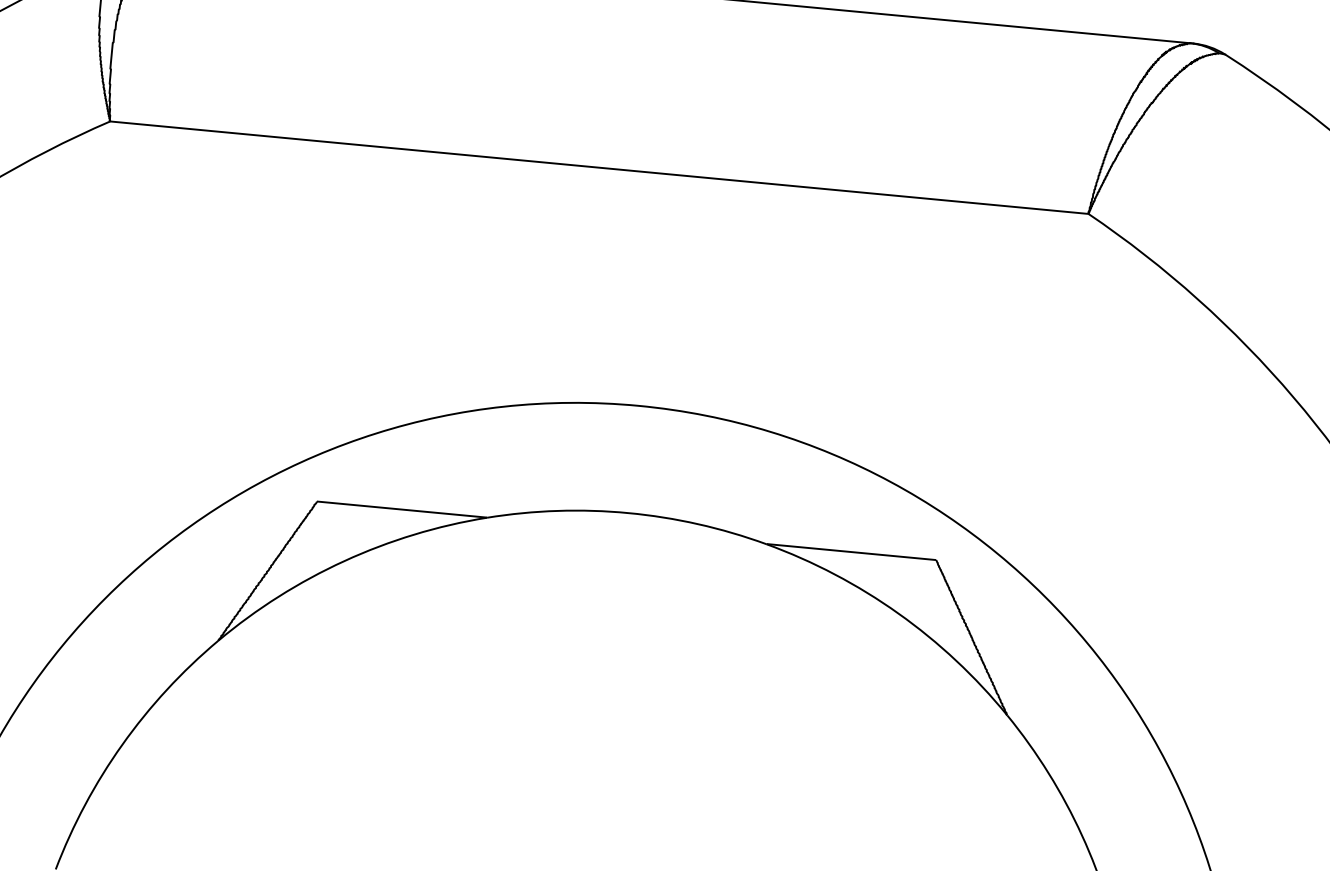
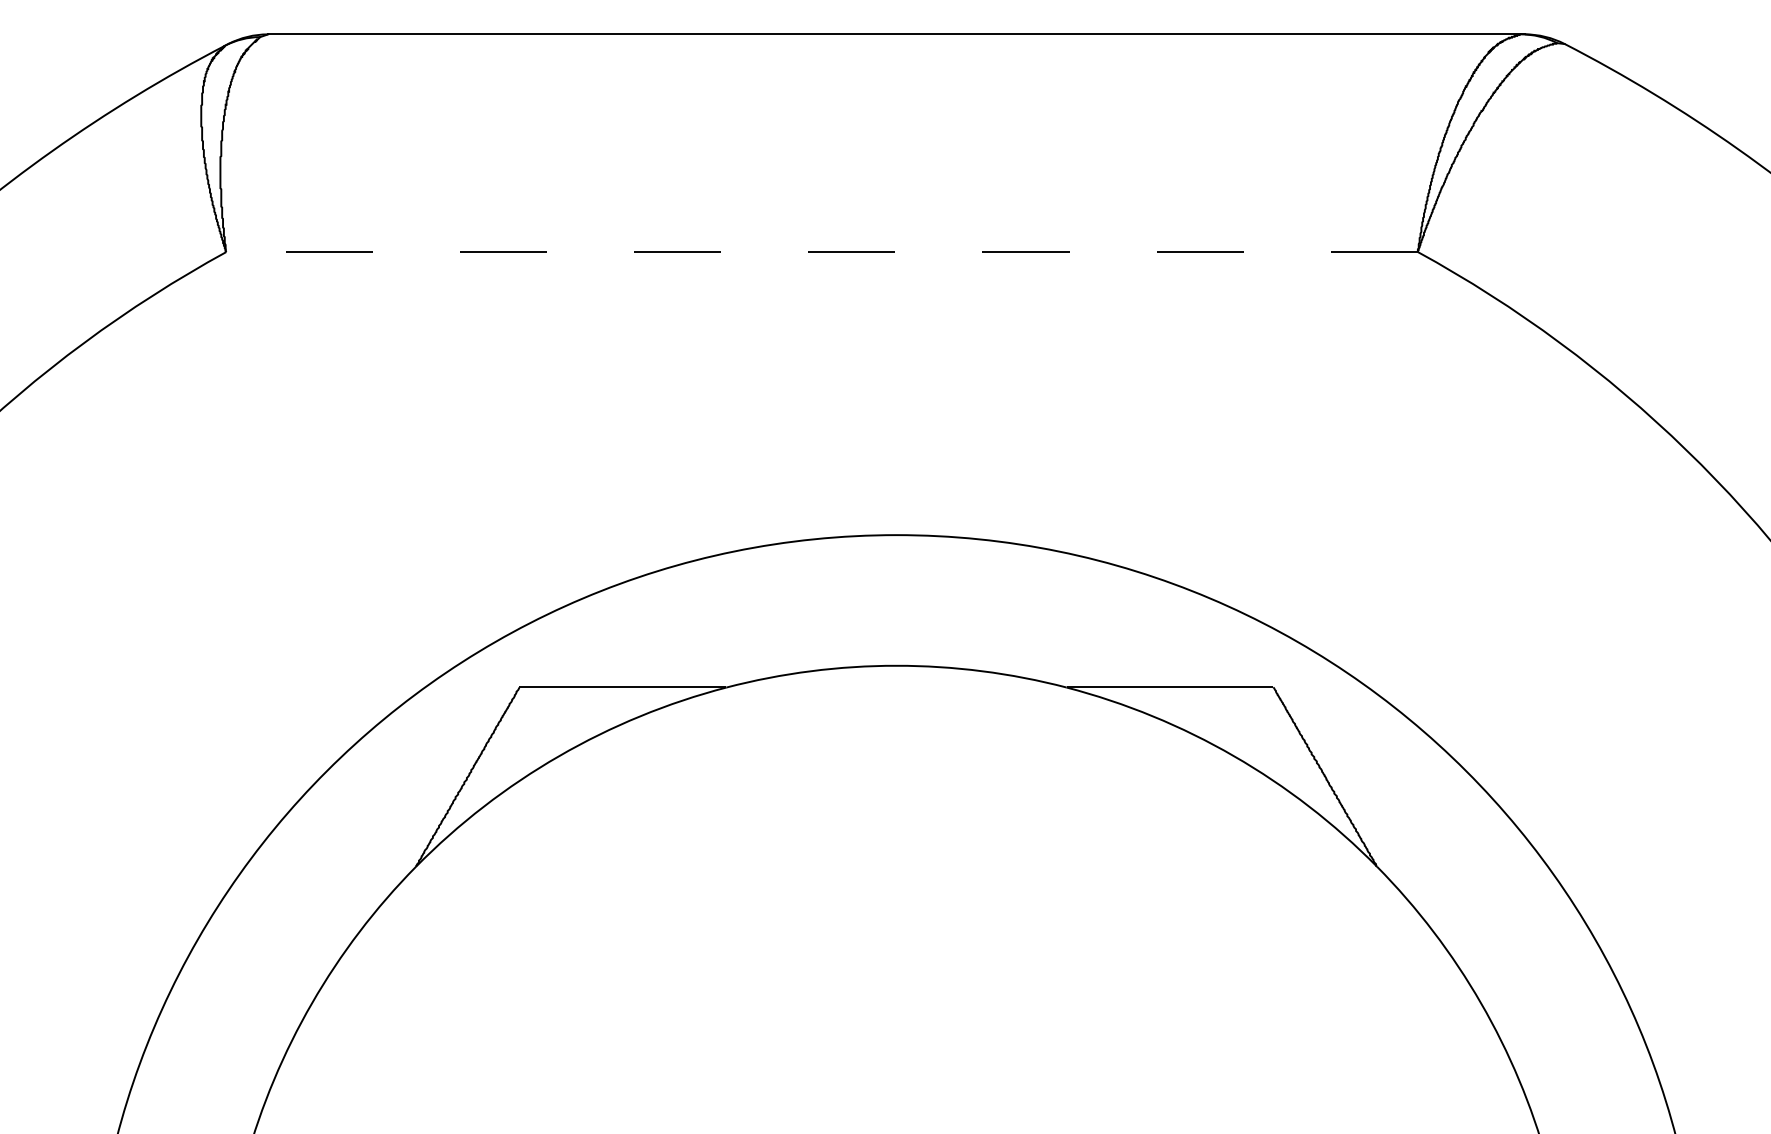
line: (599, 168) -> (822, 252), solid -> dashed

